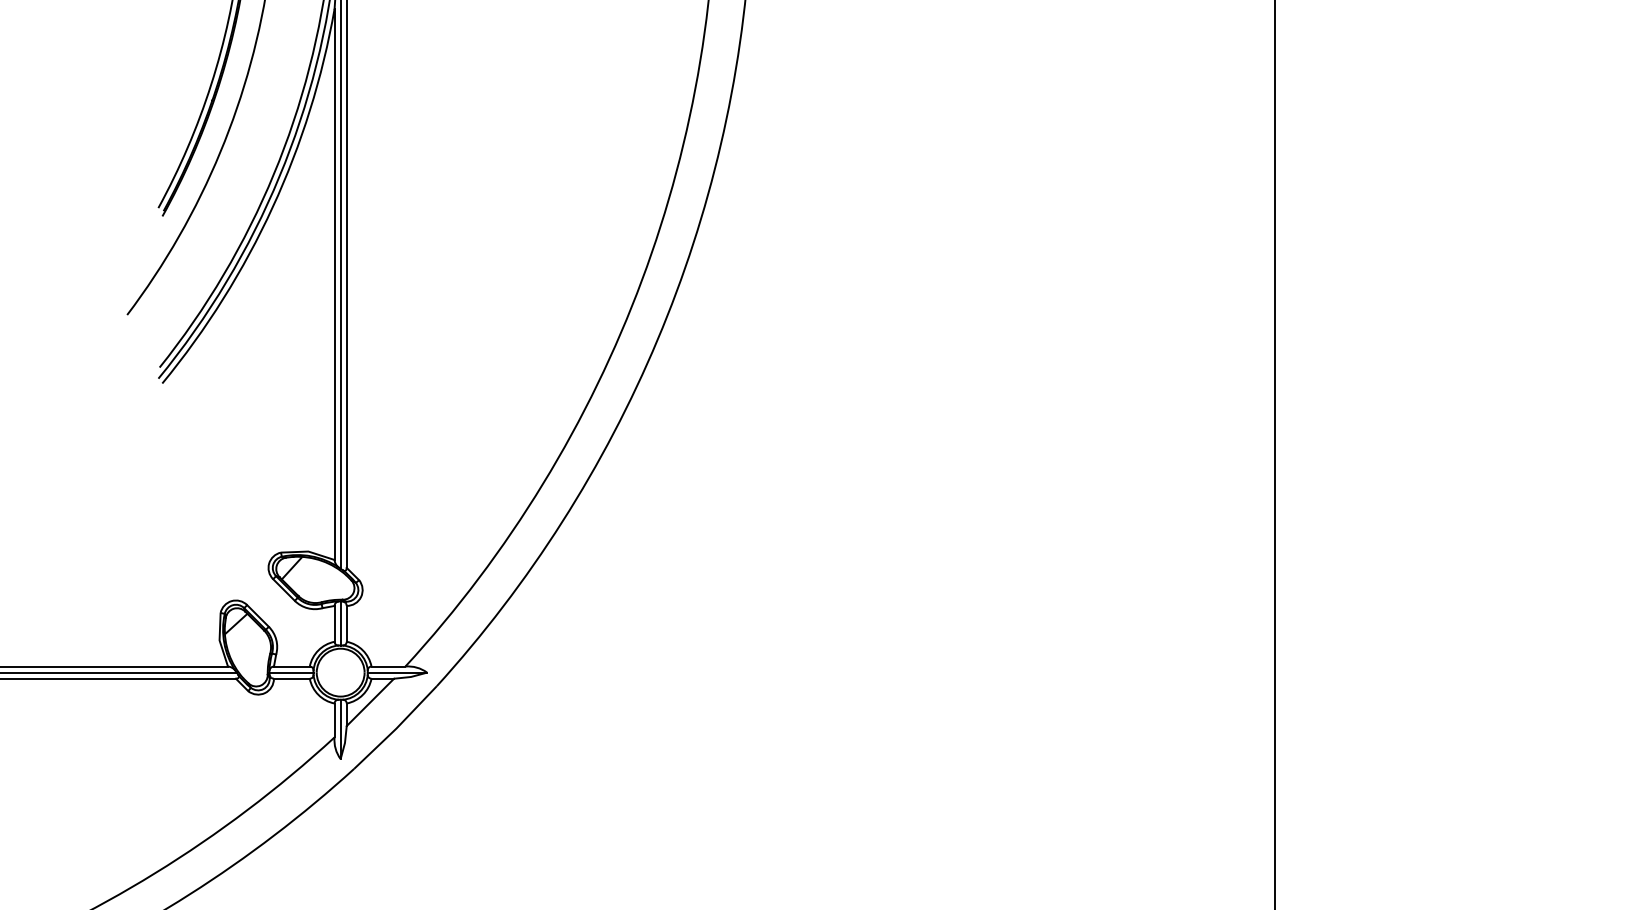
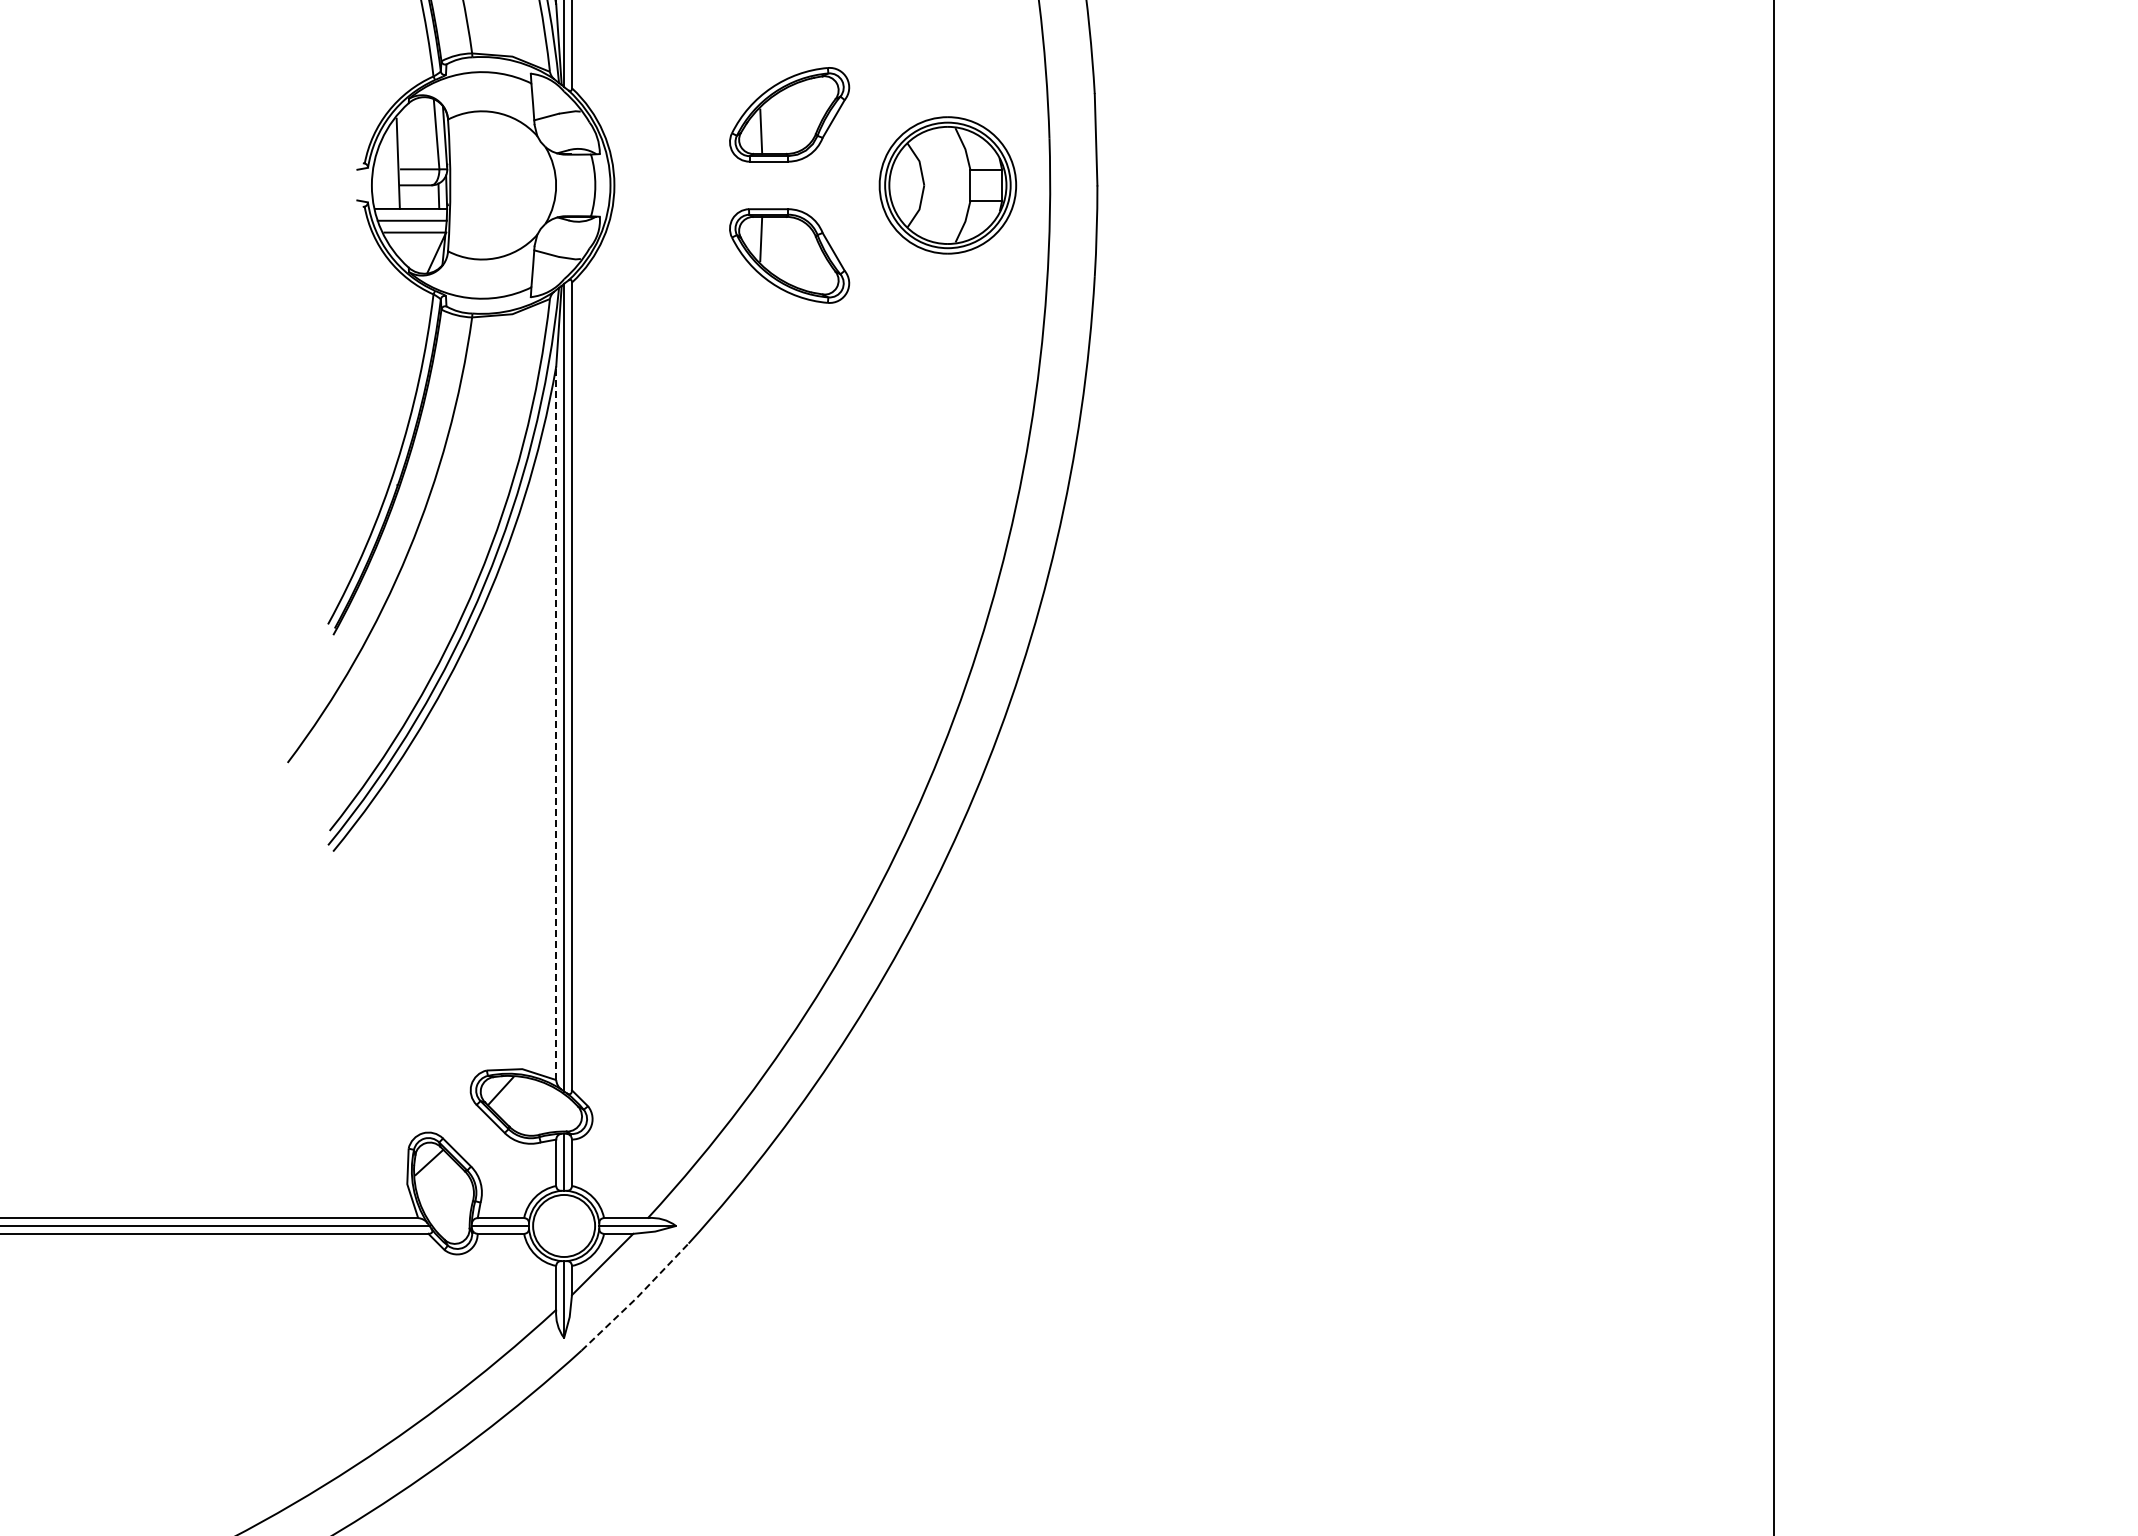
line: (334, 284) -> (556, 723), solid -> dashed
line: (396, 728) -> (636, 1298), solid -> dashed

